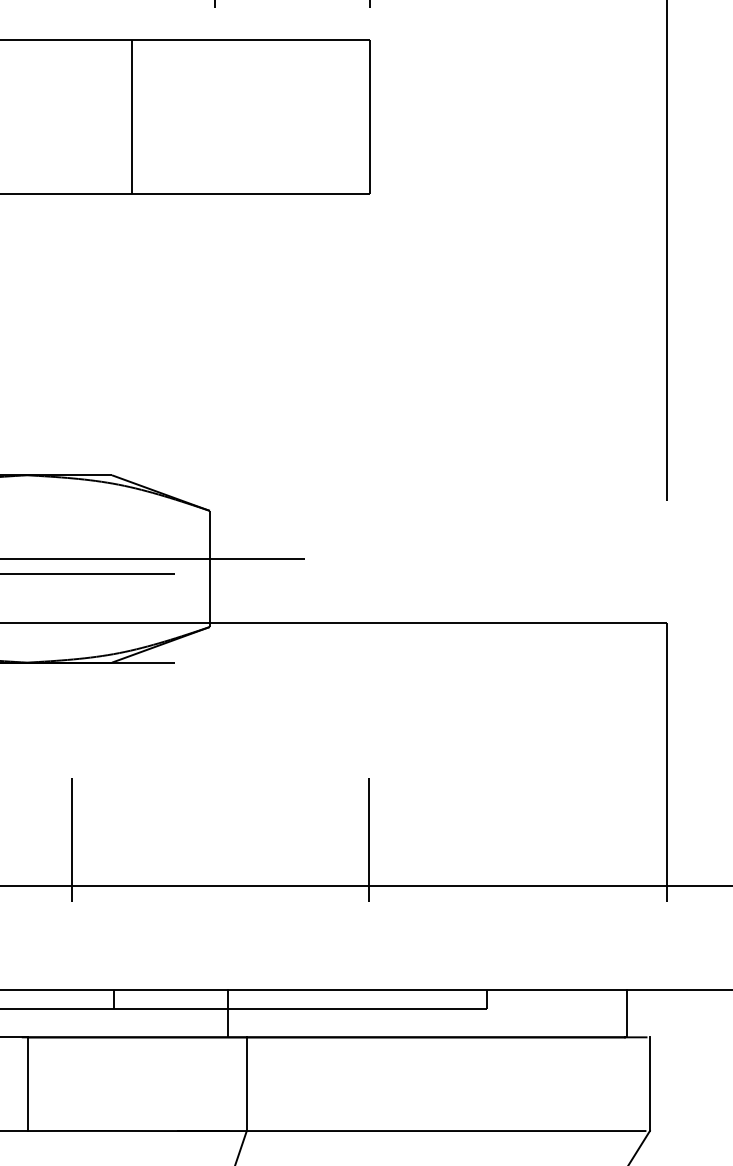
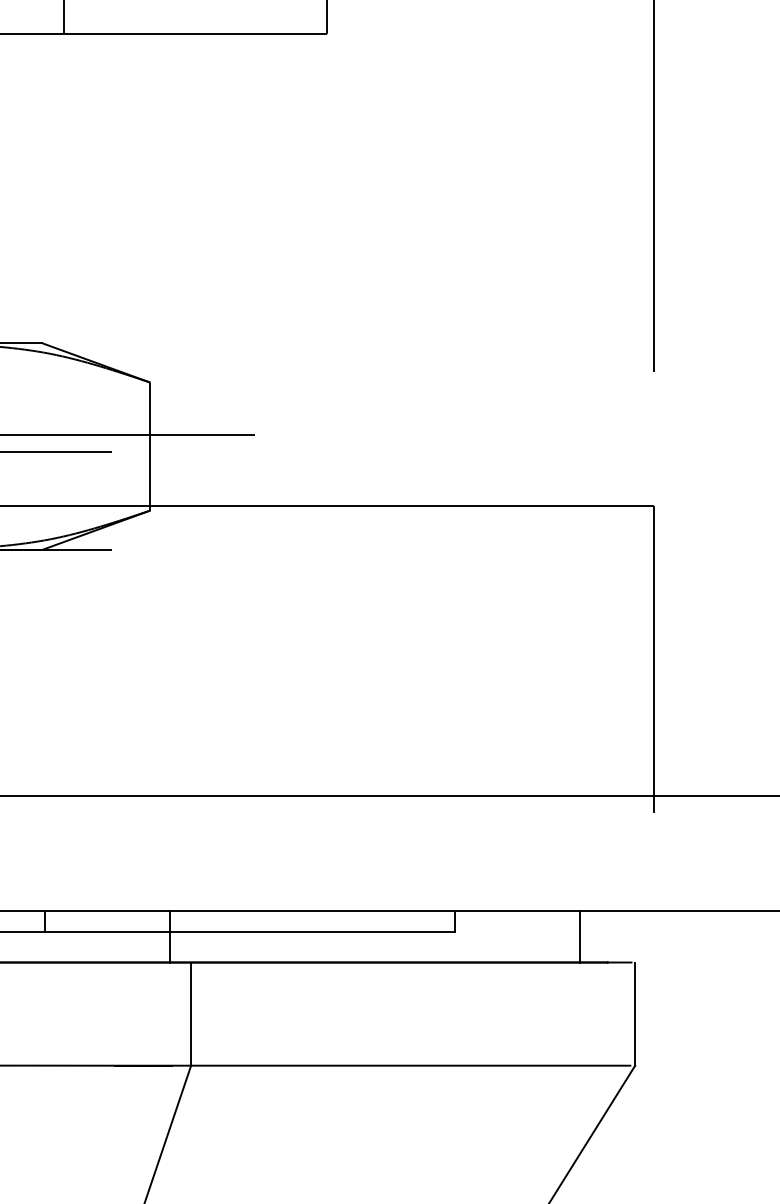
line: (369, 839) -> (326, 744), removed
line: (627, 1013) -> (580, 936), moved

